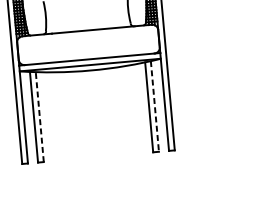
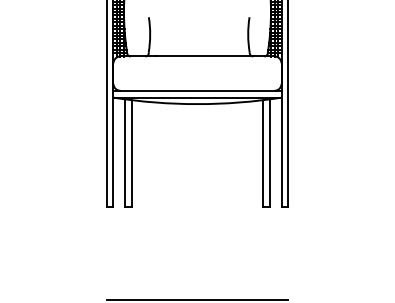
line: (154, 106) -> (269, 153), dashed -> solid
line: (39, 116) -> (132, 153), dashed -> solid

